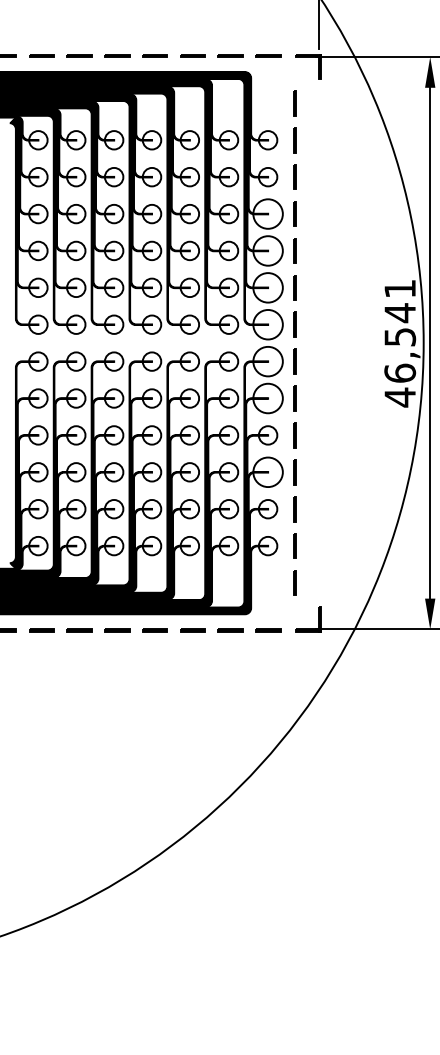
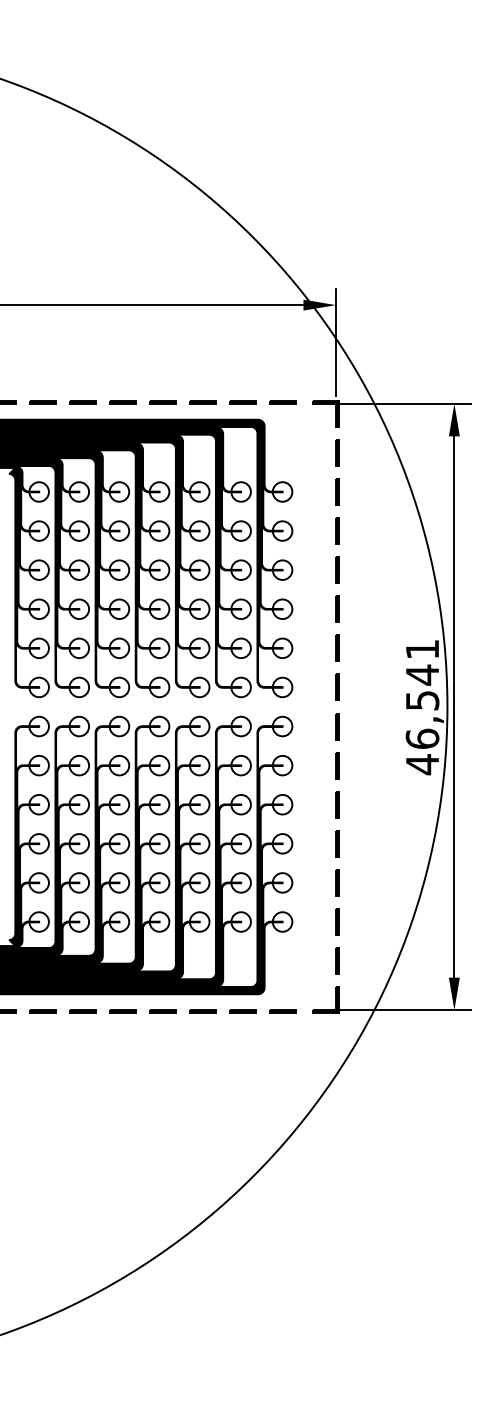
circle: (268, 213) -> (282, 569), size x0.62
circle: (268, 251) -> (282, 609), size x0.62
circle: (268, 287) -> (282, 648), size x0.62
circle: (268, 324) -> (282, 687), size x0.62
line: (295, 337) -> (337, 700), moved
circle: (268, 361) -> (282, 726), size x0.62
circle: (268, 398) -> (282, 765), size x0.62
circle: (268, 472) -> (282, 843), size x0.62

